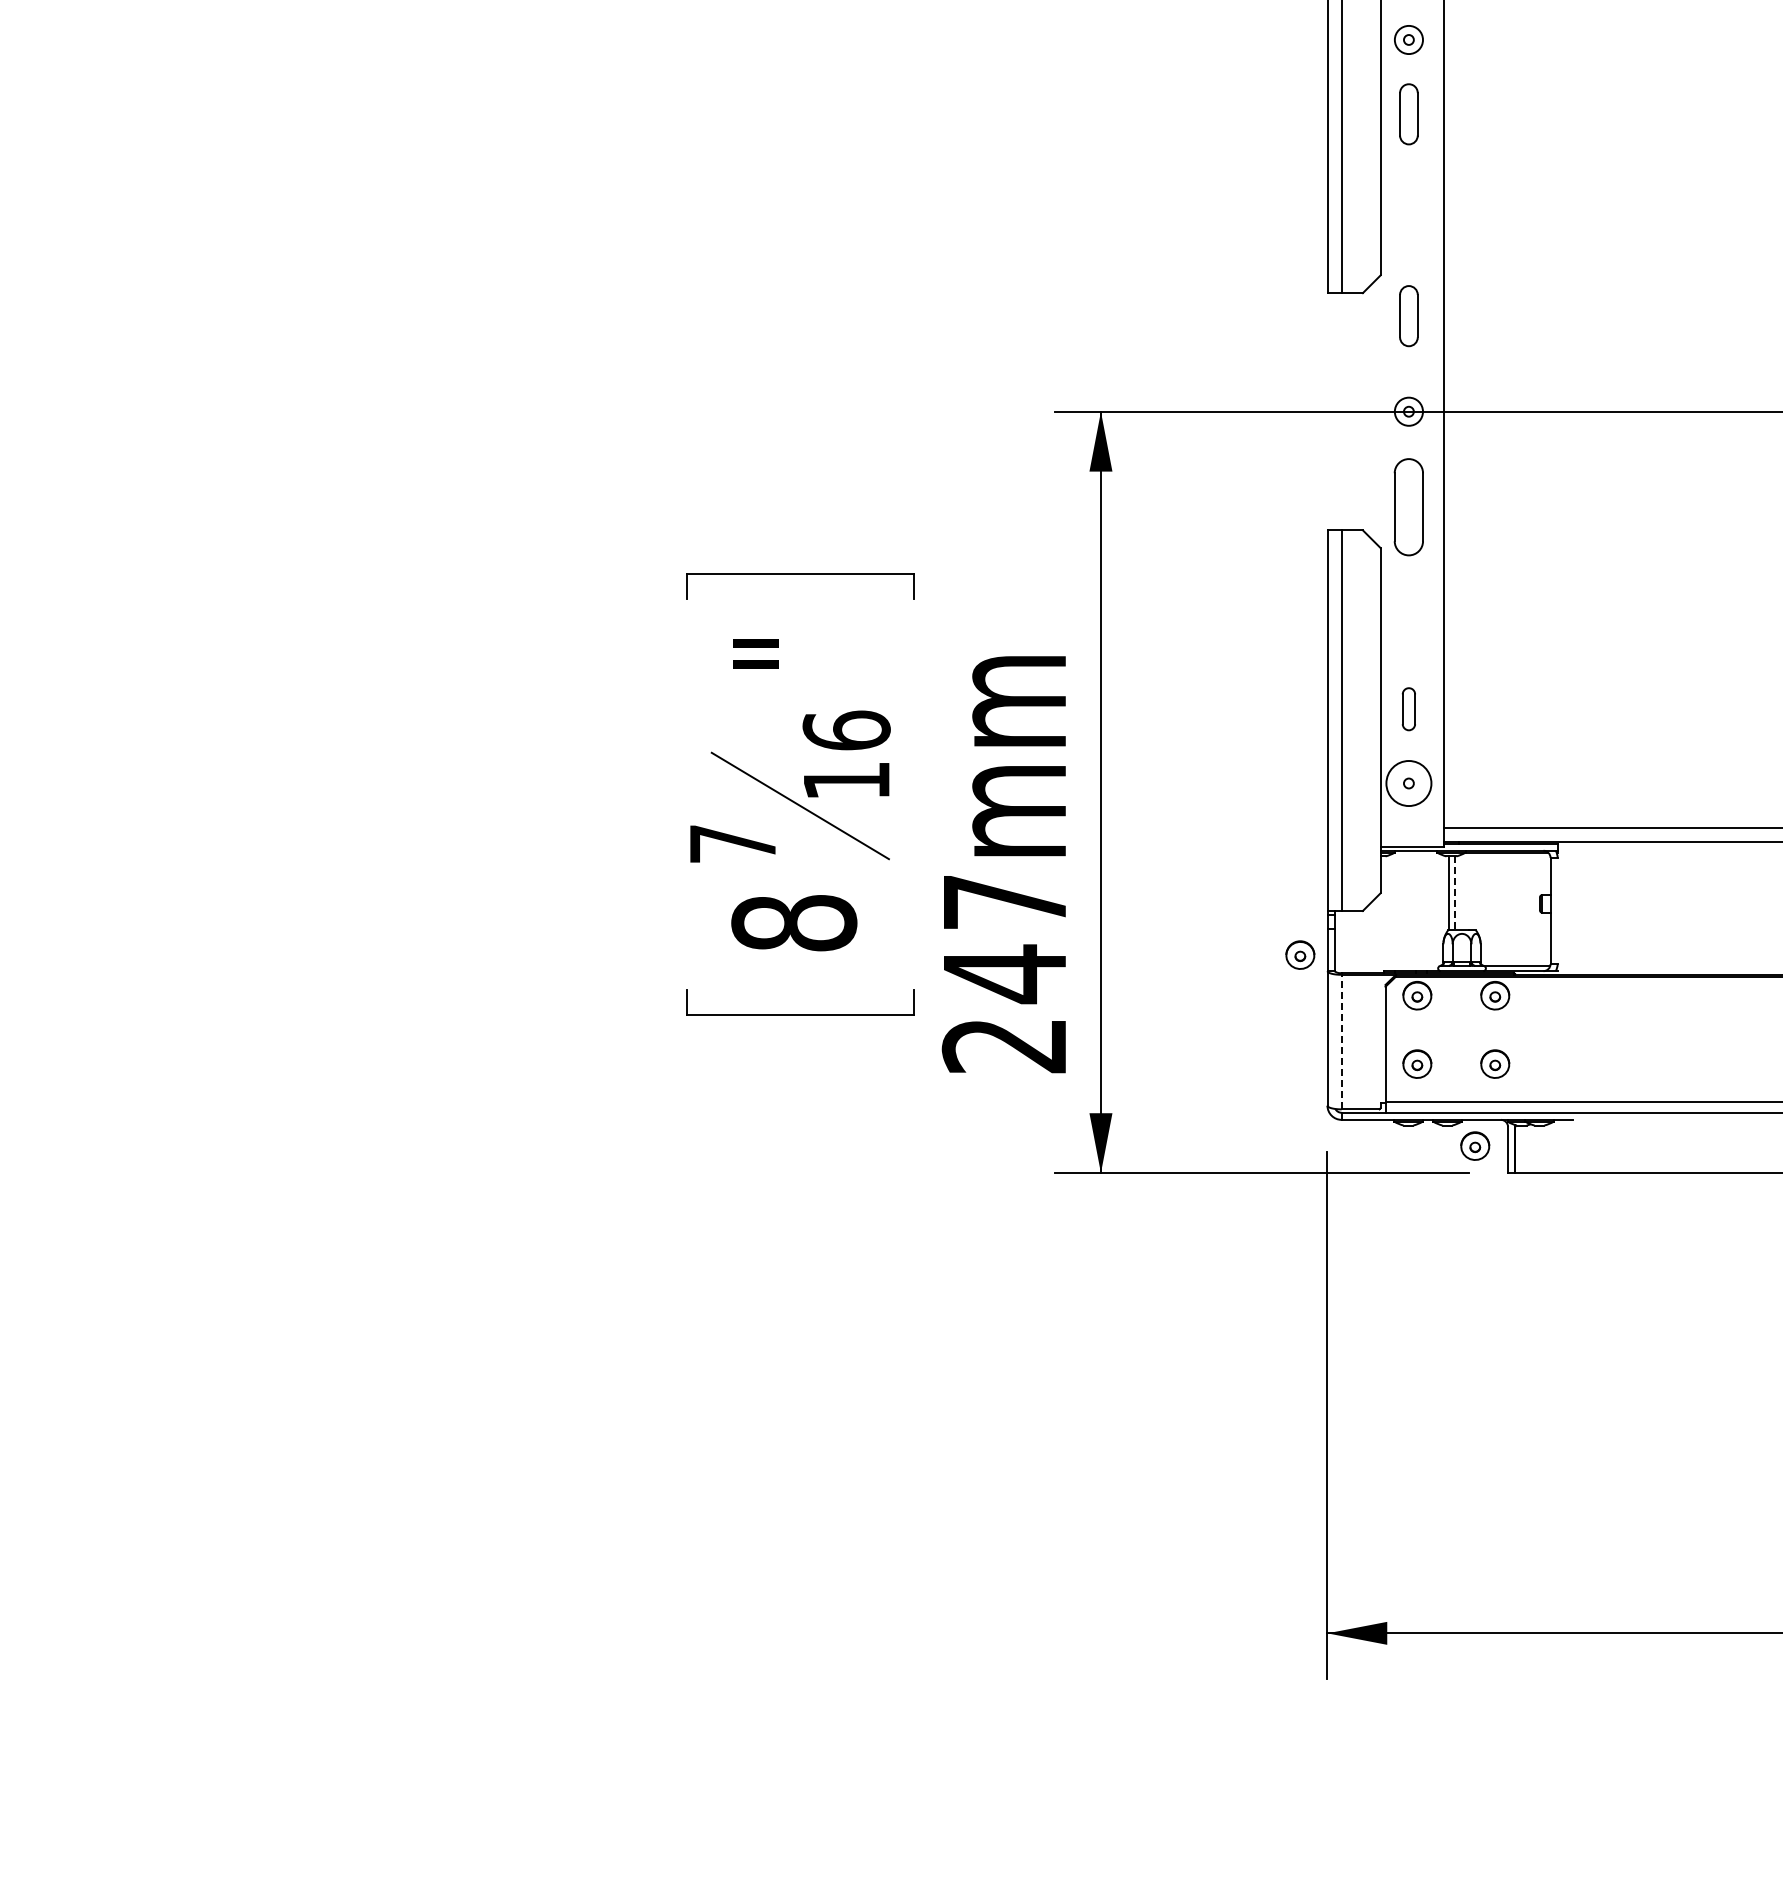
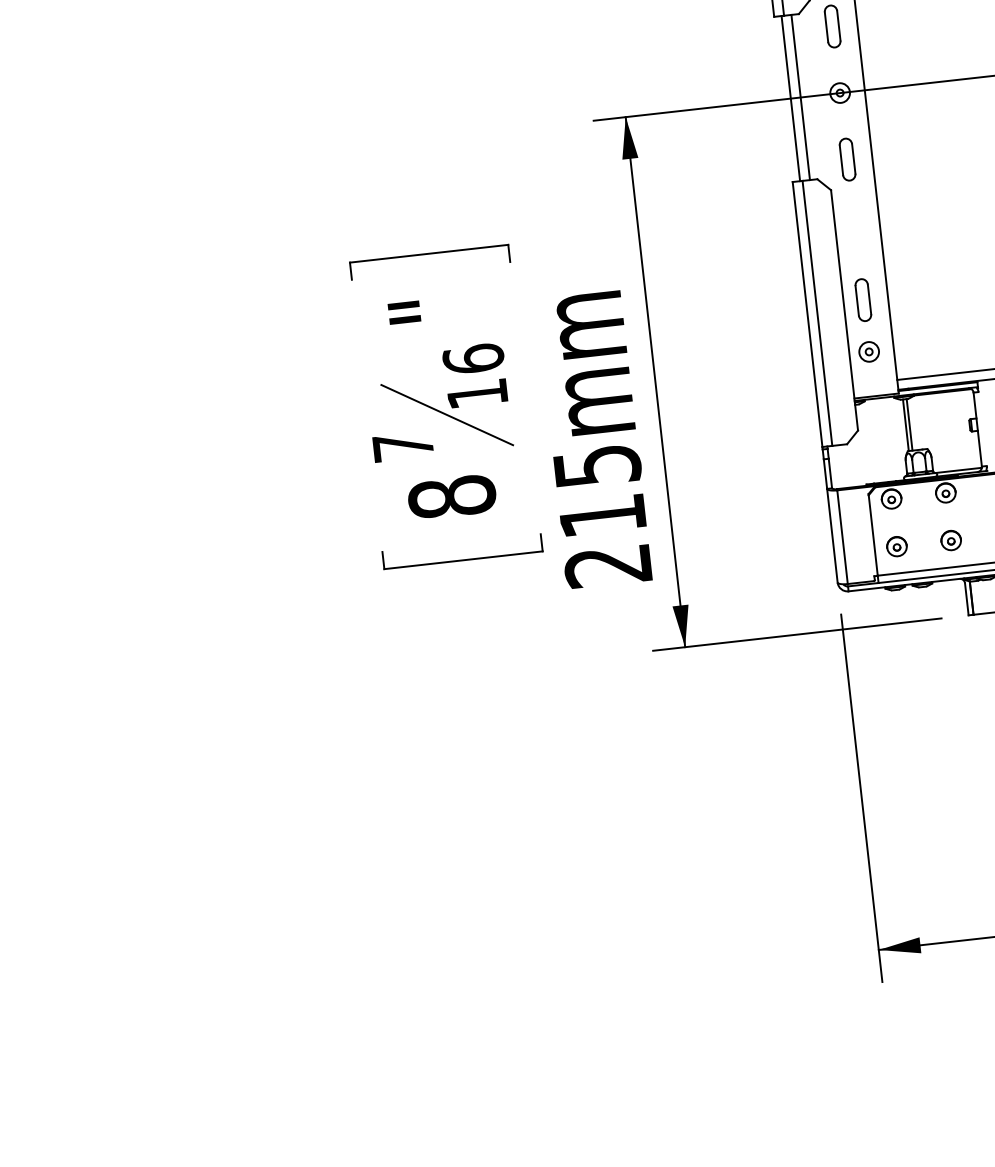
line: (1338, 411) -> (791, 98), added
line: (1352, 411) -> (800, 97), added
part: (1408, 507) -> (847, 159), size x0.62
part: (1408, 709) -> (863, 300), size x1.43
circle: (1408, 783) -> (868, 351), size x0.62
line: (1454, 893) -> (909, 424), dashed -> solid
text: (1006, 940) -> (601, 492), 247mm -> 215mm
part: (1300, 954) -> (807, 479), removed
line: (1341, 1041) -> (842, 536), dashed -> solid
part: (1475, 1145) -> (943, 598), removed

